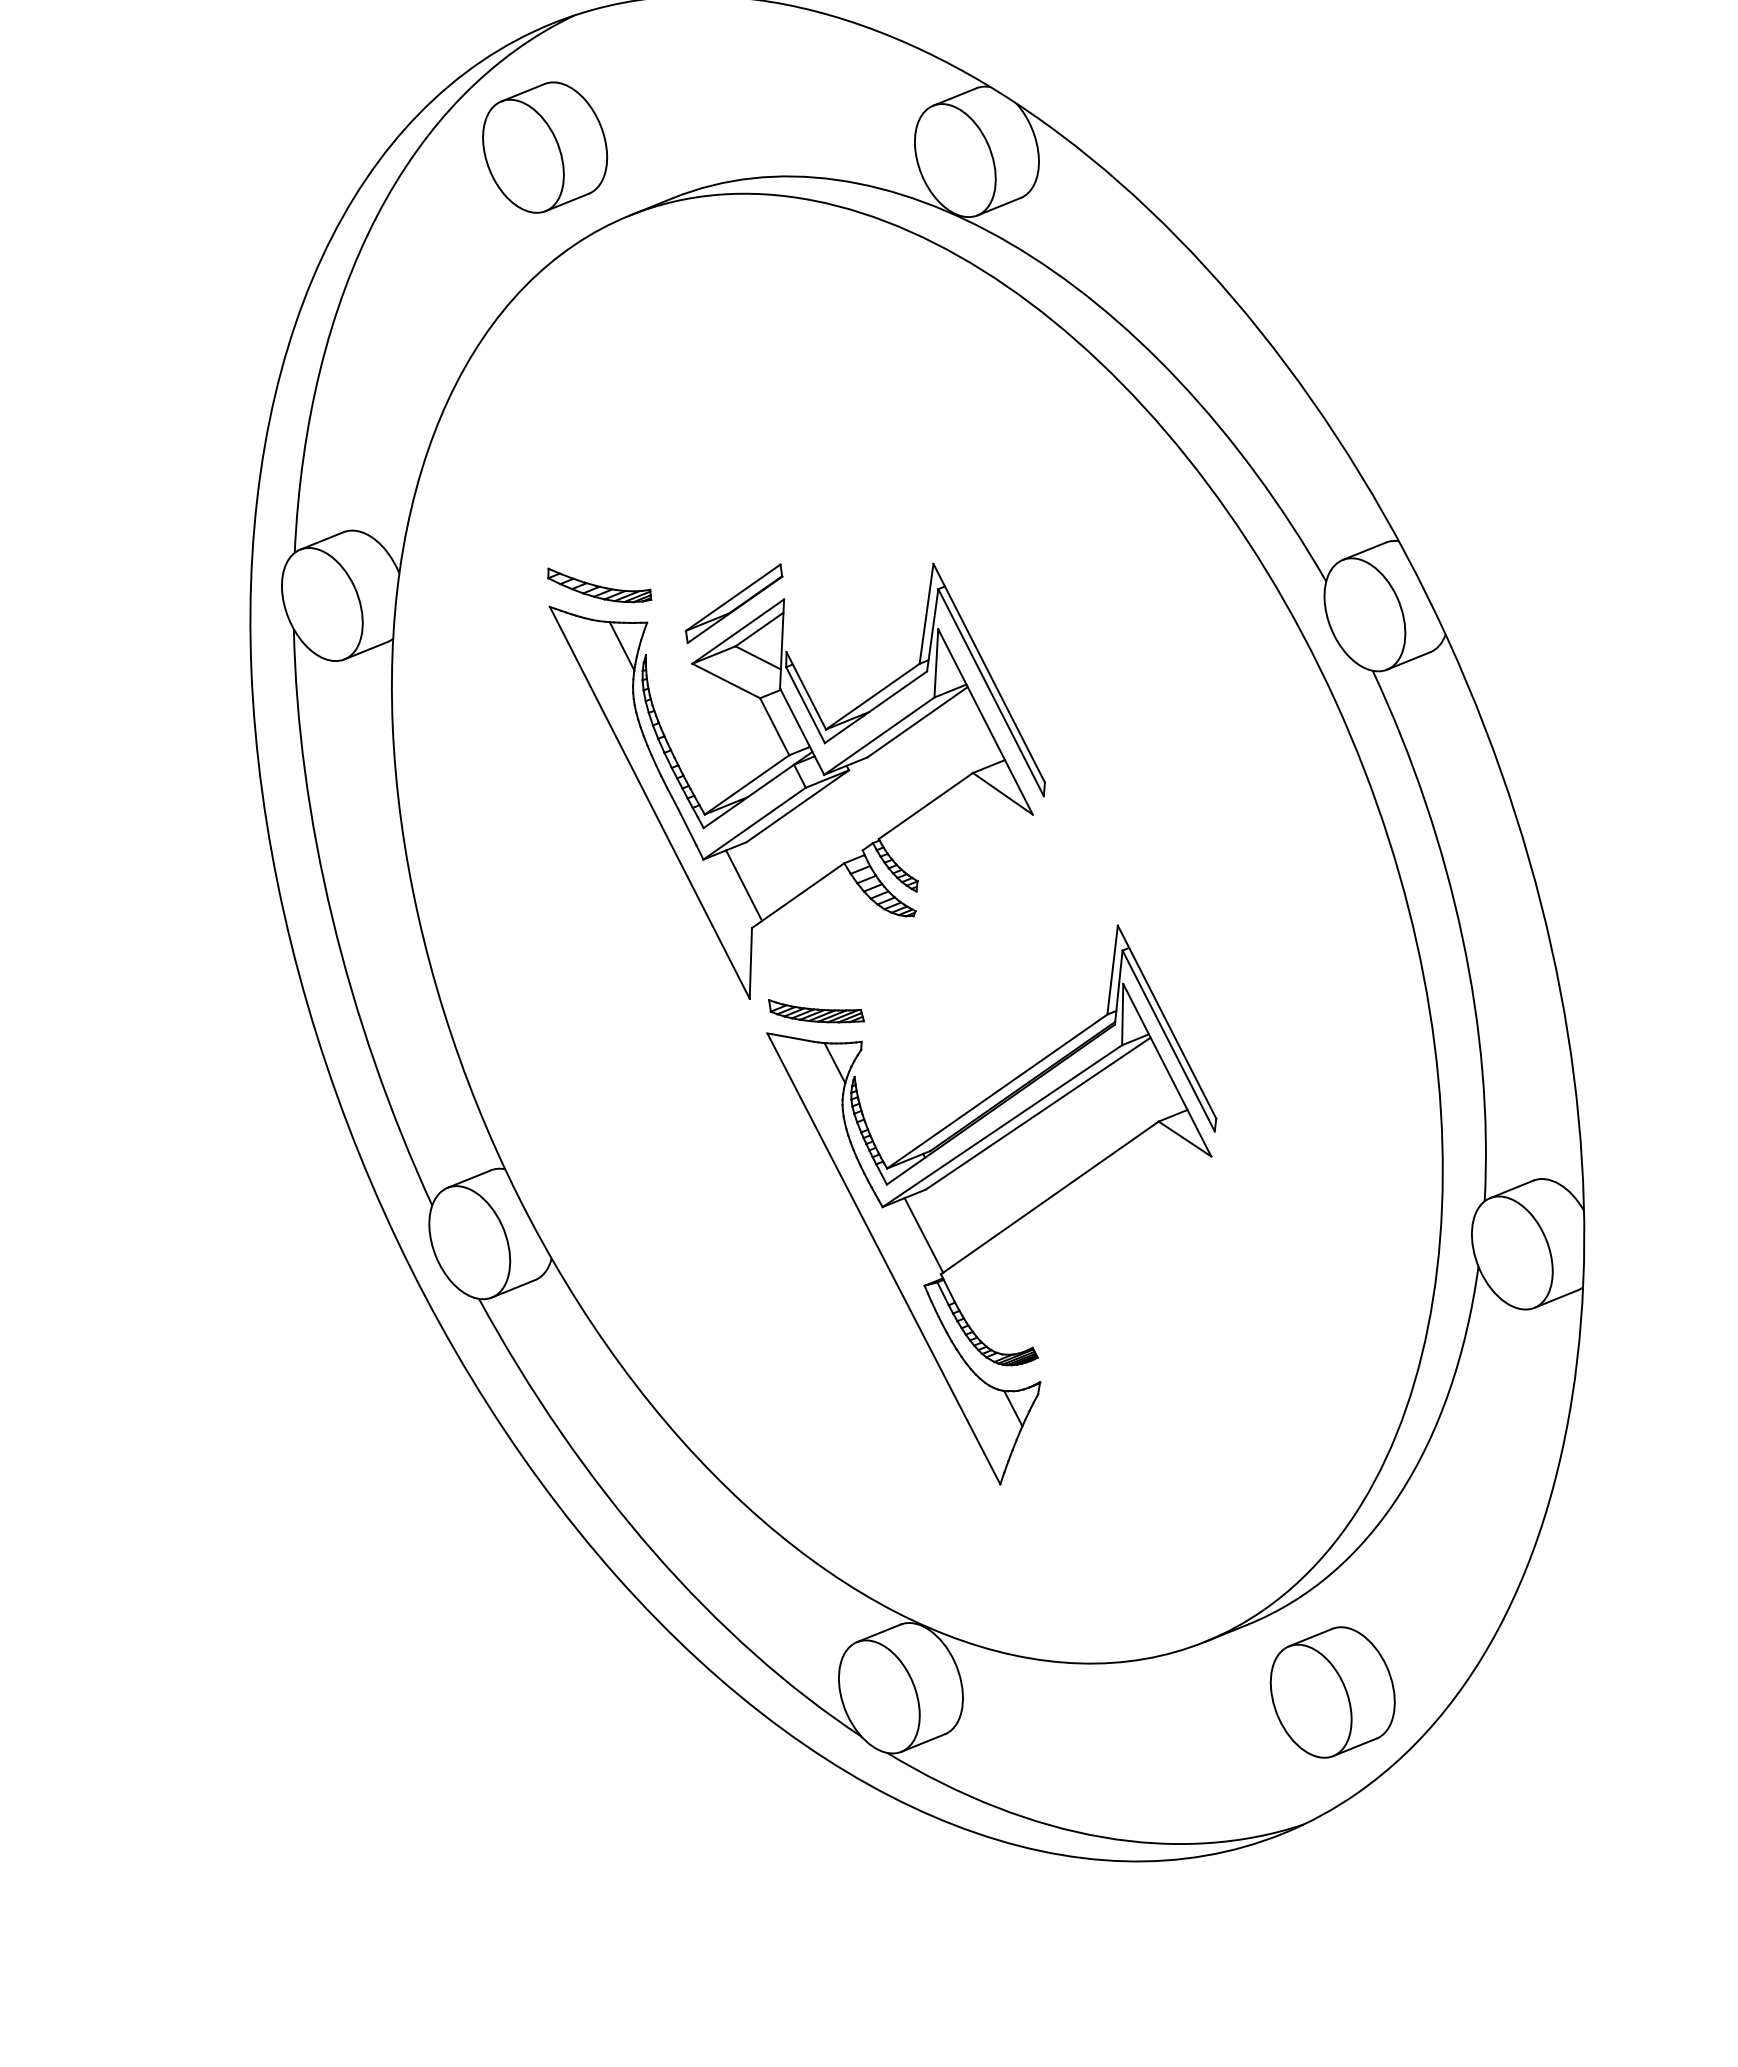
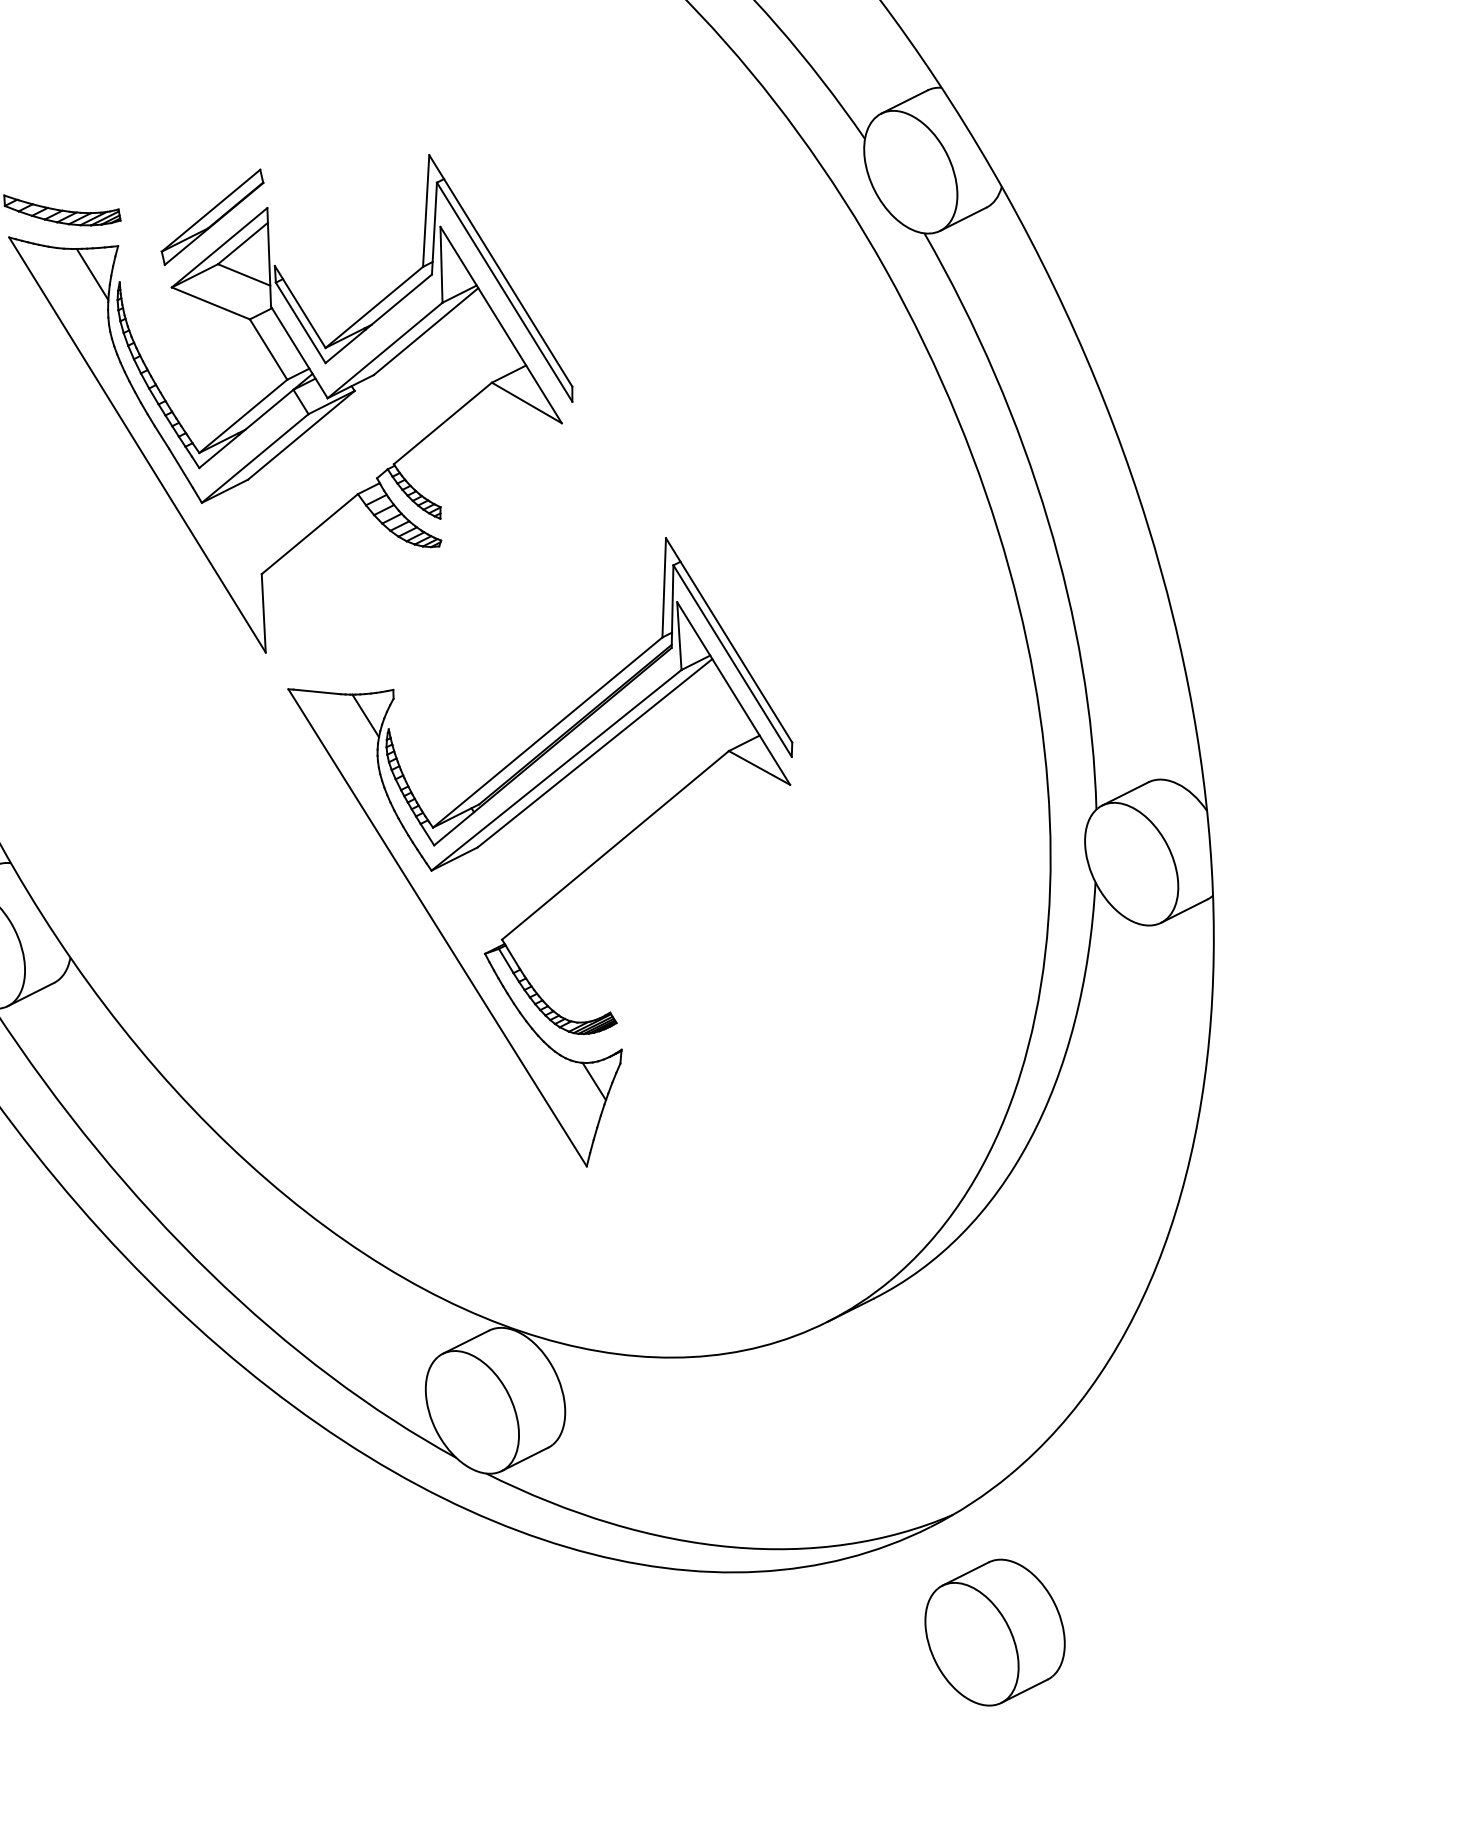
line: (744, 885) -> (249, 527), removed
part: (816, 1011) -> (340, 660), removed
line: (923, 1235) -> (479, 898), removed
part: (1332, 1692) -> (994, 1632), moved

